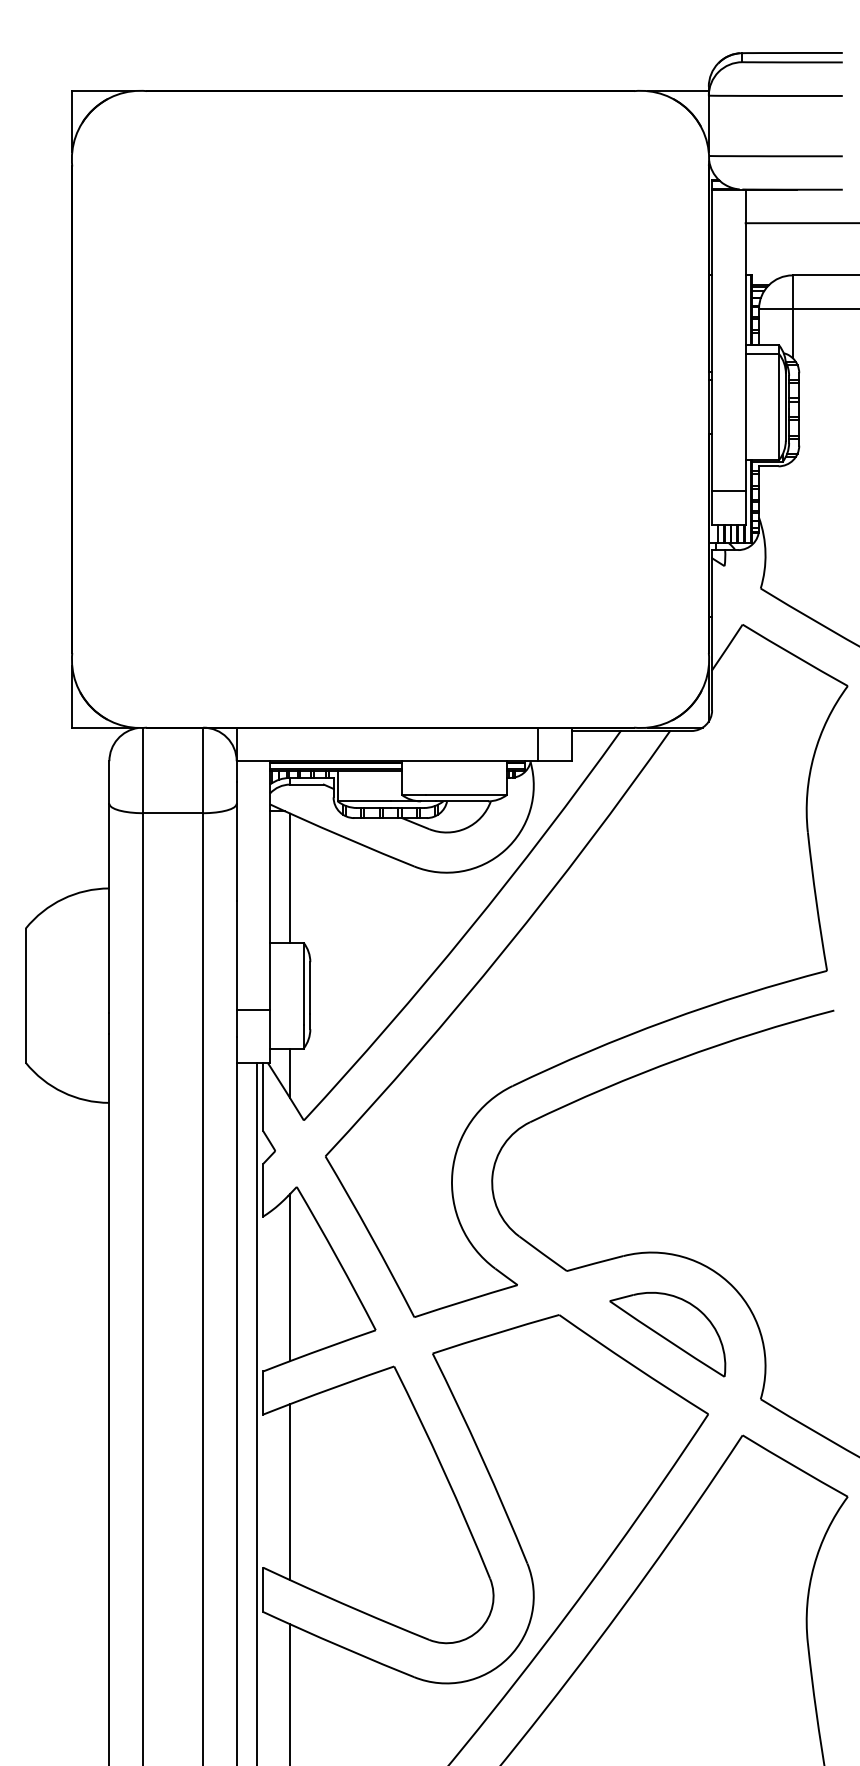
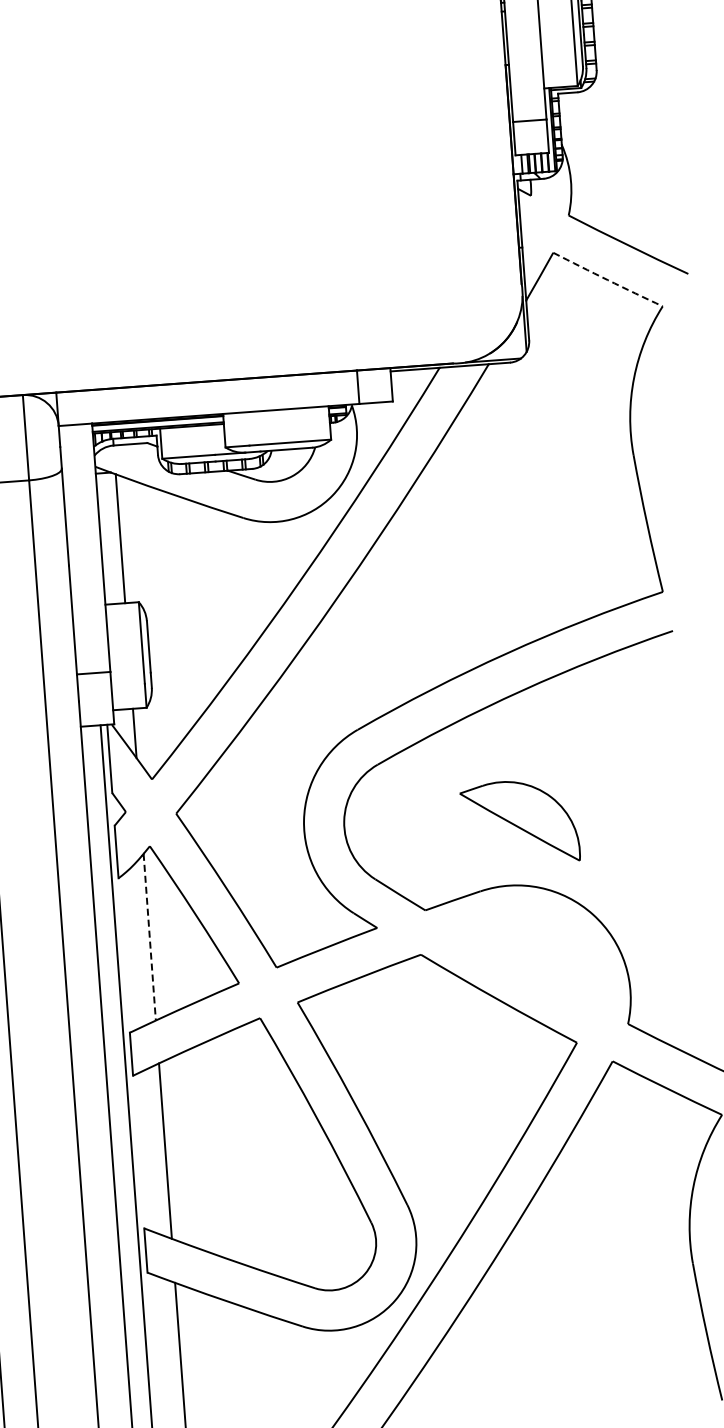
arc: (795, 655) -> (608, 279), solid -> dashed
line: (290, 1277) -> (150, 937), solid -> dashed
part: (667, 1334) -> (519, 822), moved

